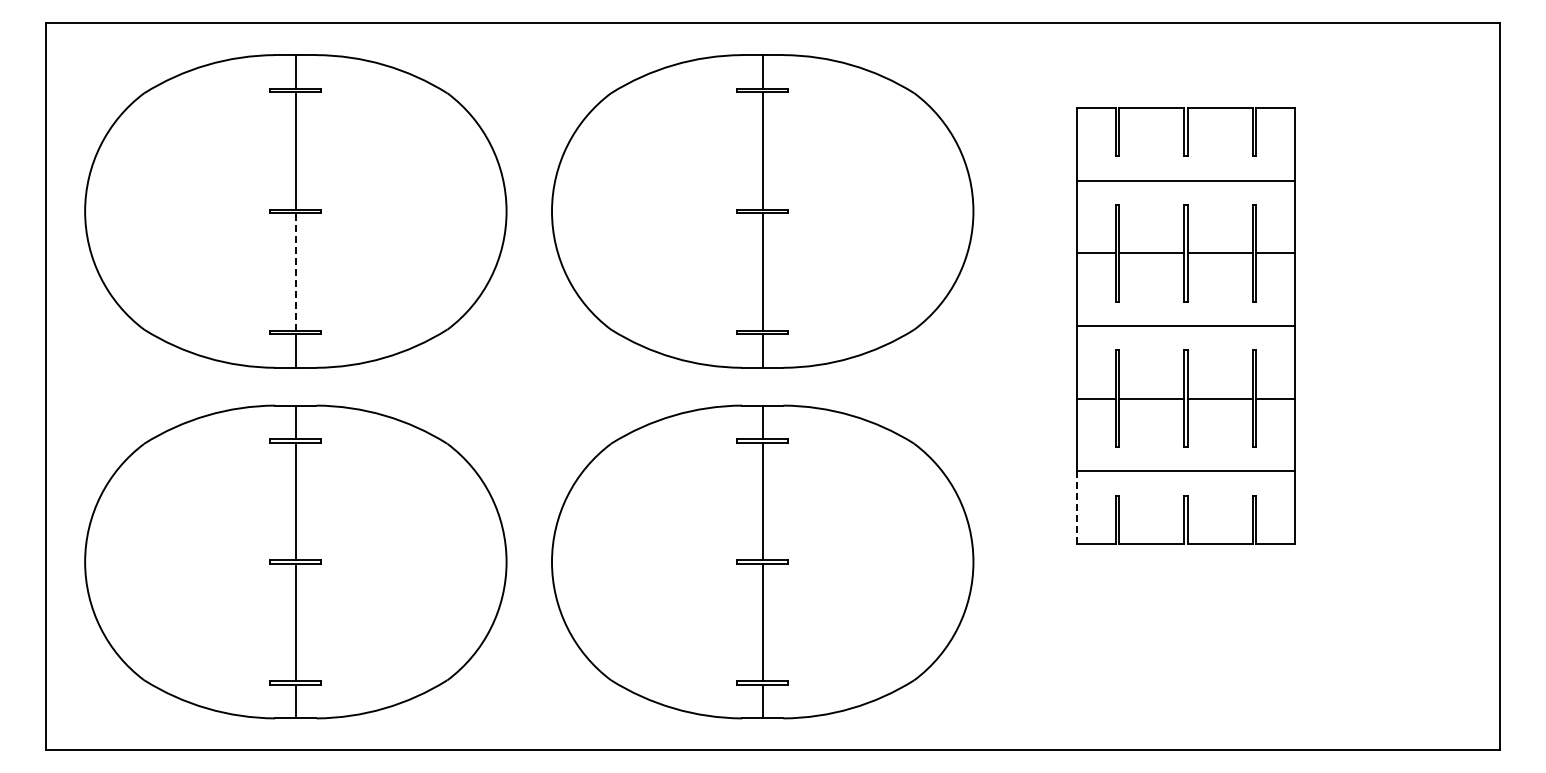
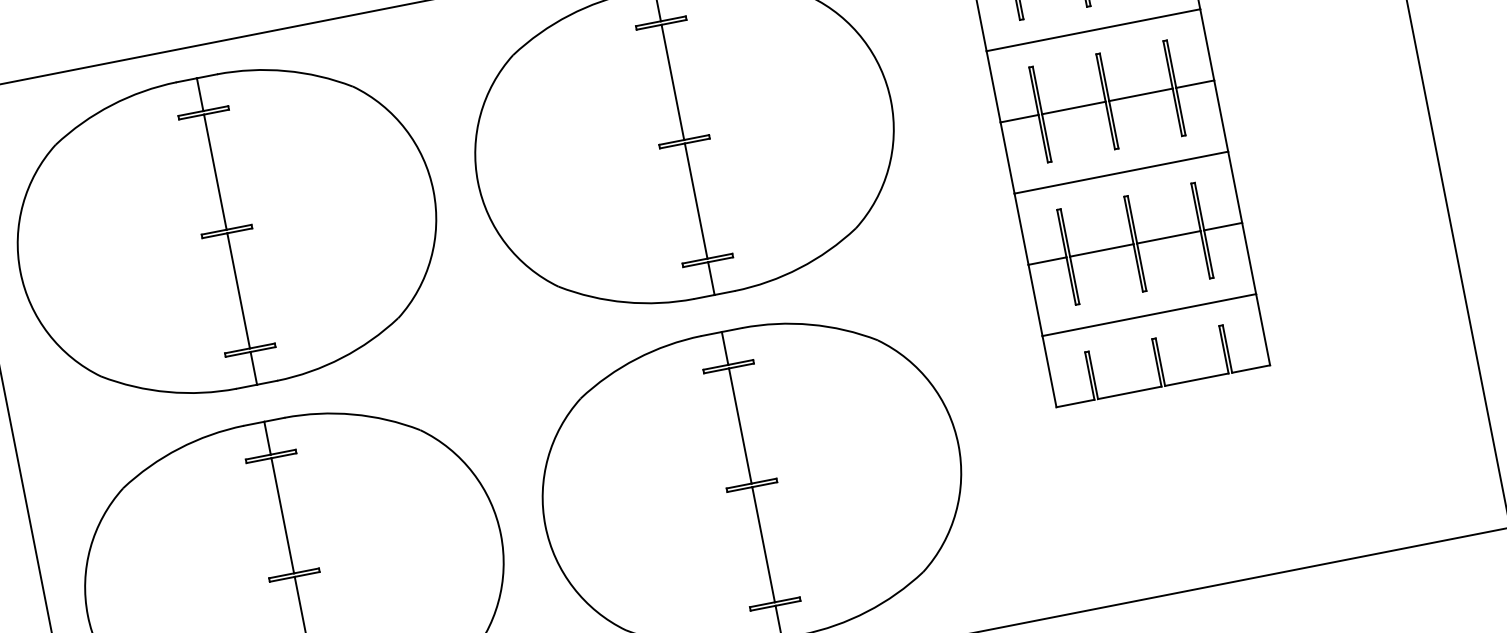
line: (295, 272) -> (238, 291), dashed -> solid
line: (1077, 507) -> (1049, 371), dashed -> solid

